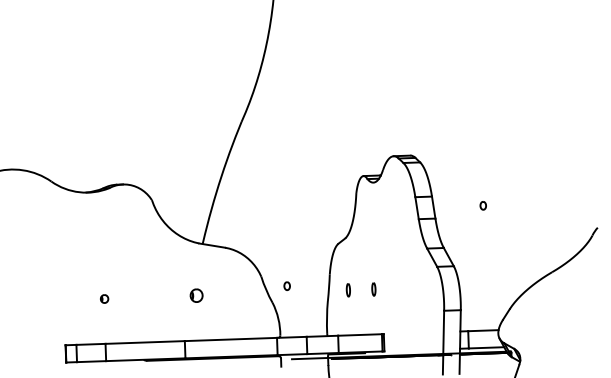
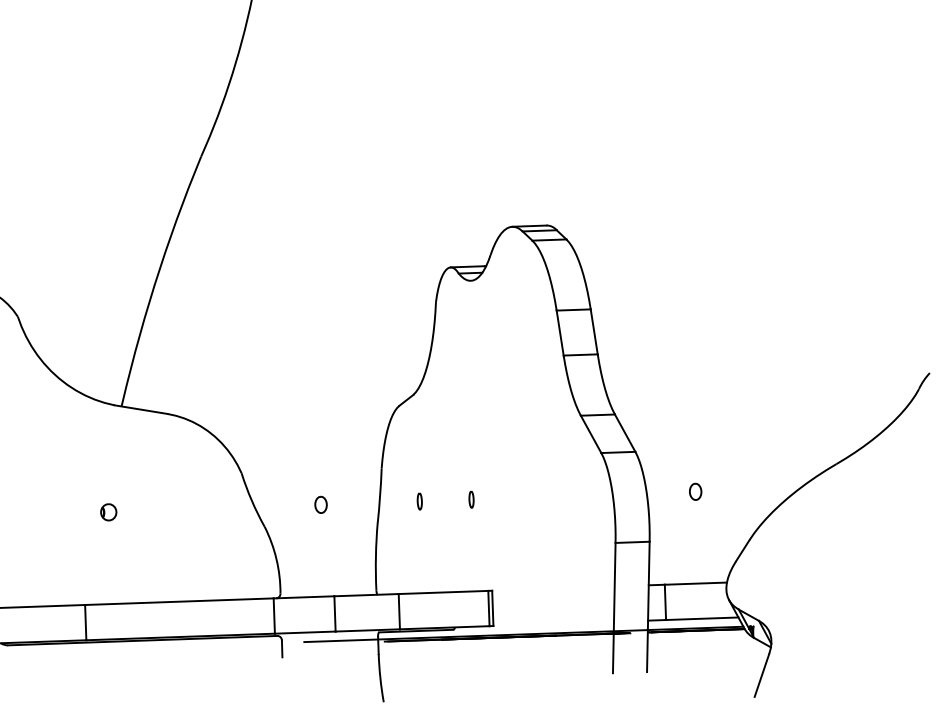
part: (482, 205) -> (694, 491), moved
part: (286, 285) -> (319, 503), moved
part: (373, 289) -> (471, 499), size x0.62
part: (348, 290) -> (419, 501), size x0.62
part: (195, 295) -> (106, 511), size x0.62

